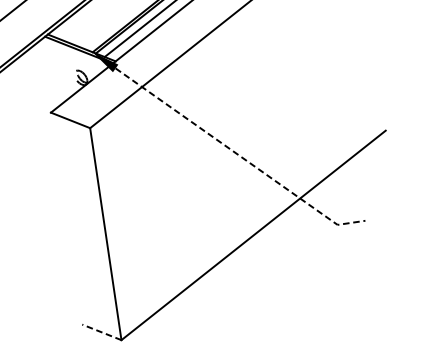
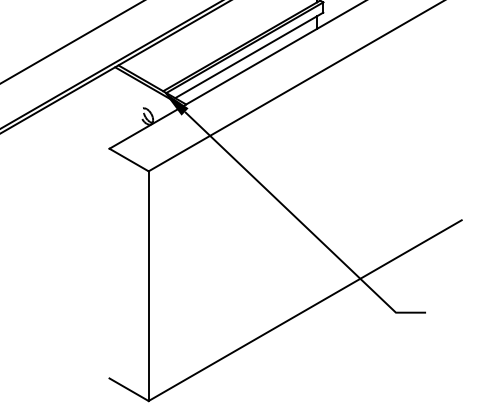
line: (239, 155) -> (302, 223), dashed -> solid
line: (102, 332) -> (129, 389), dashed -> solid

